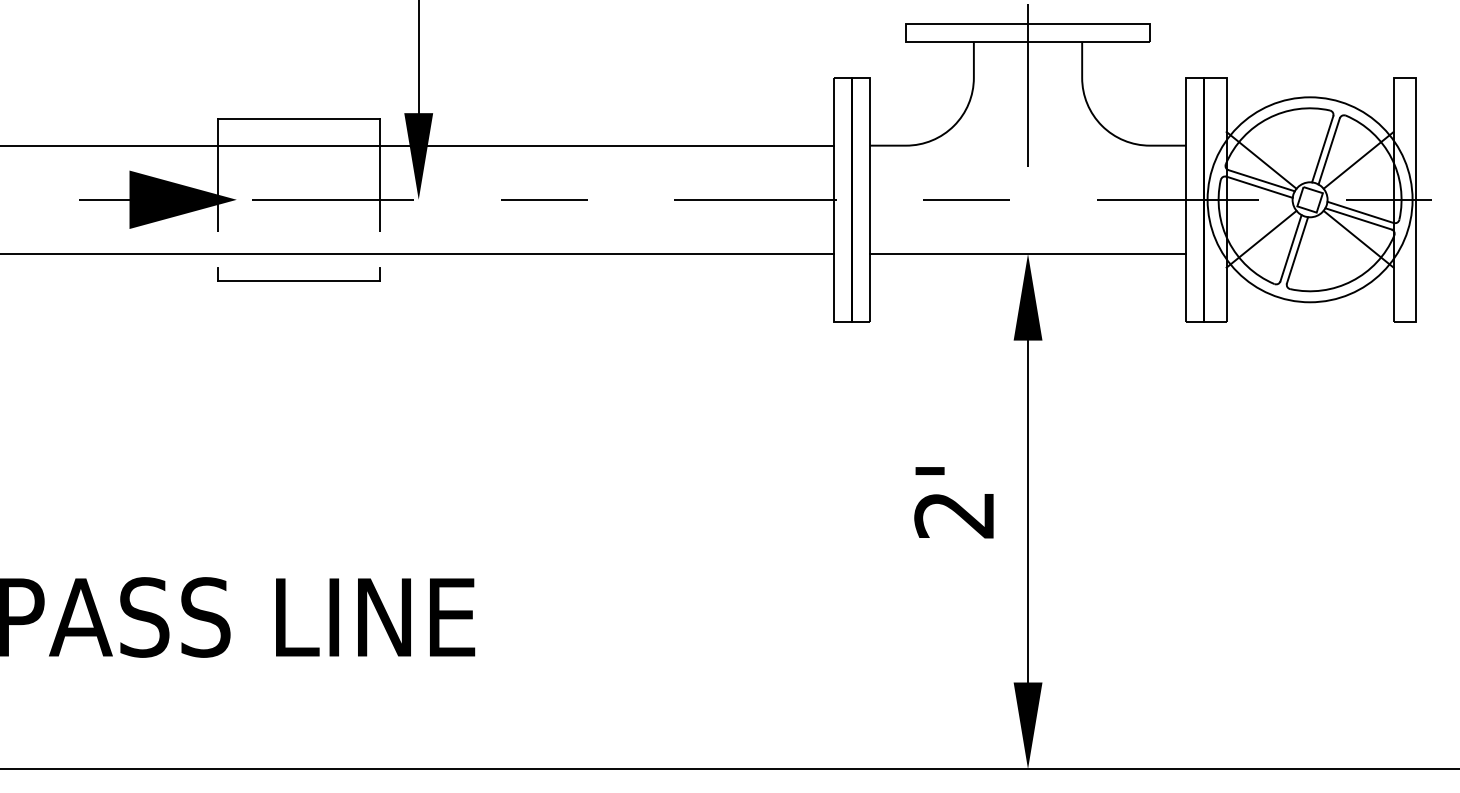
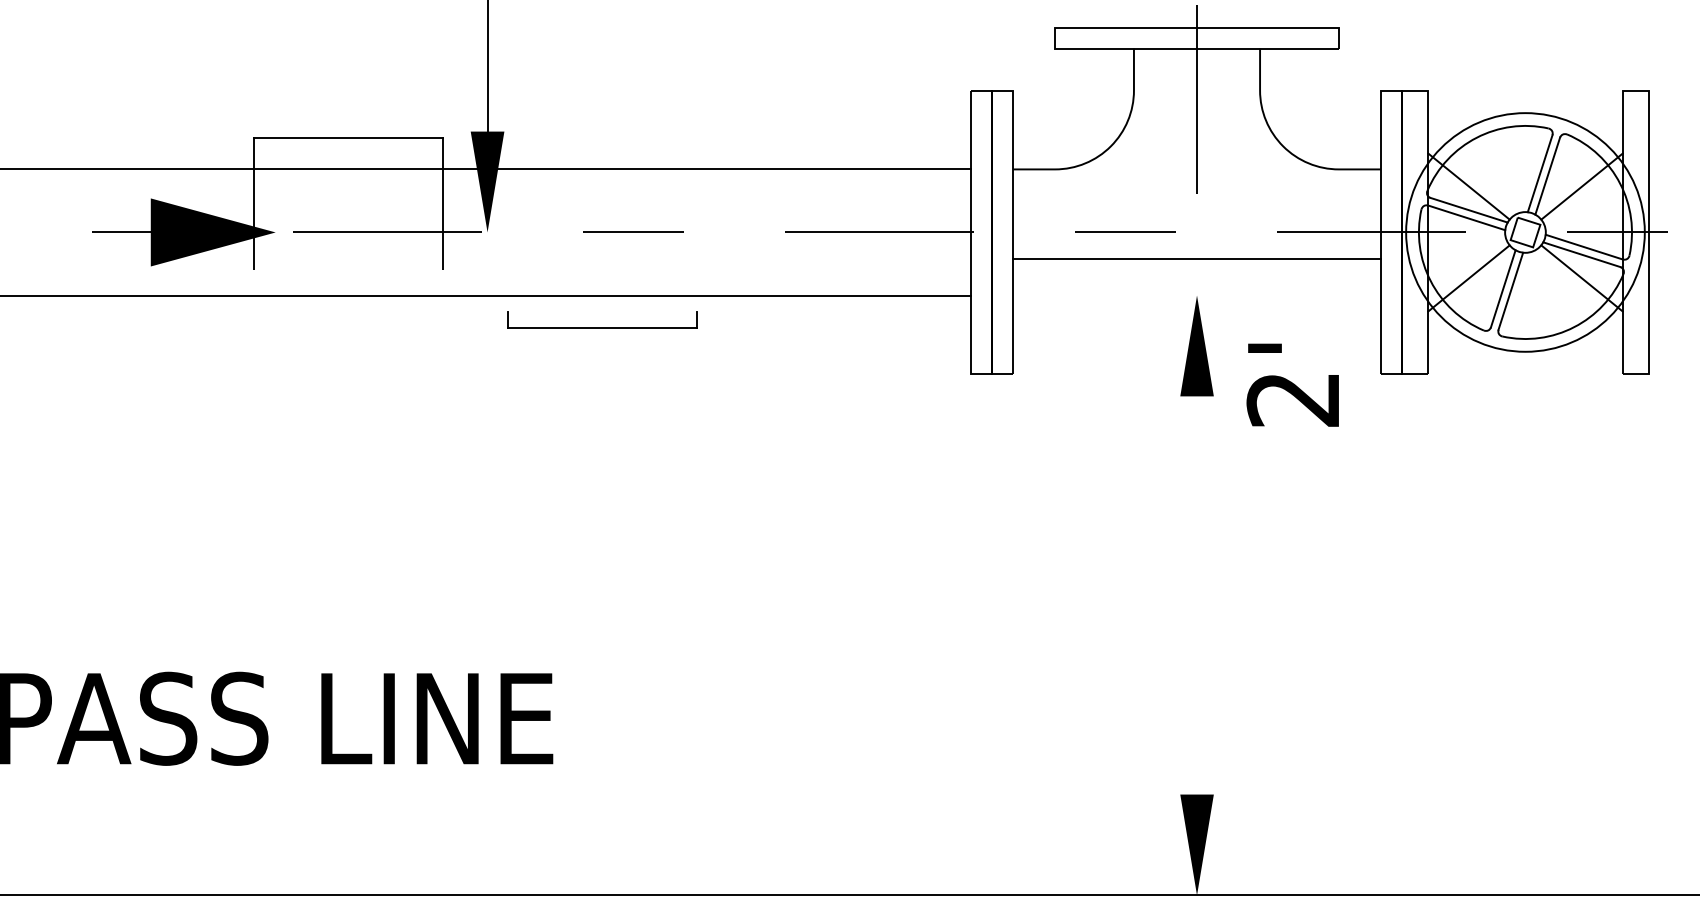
line: (1027, 253) -> (1196, 258), moved
part: (299, 280) -> (602, 327), moved
text: (953, 502) -> (1292, 384), moved
line: (1028, 511) -> (1197, 595), removed

